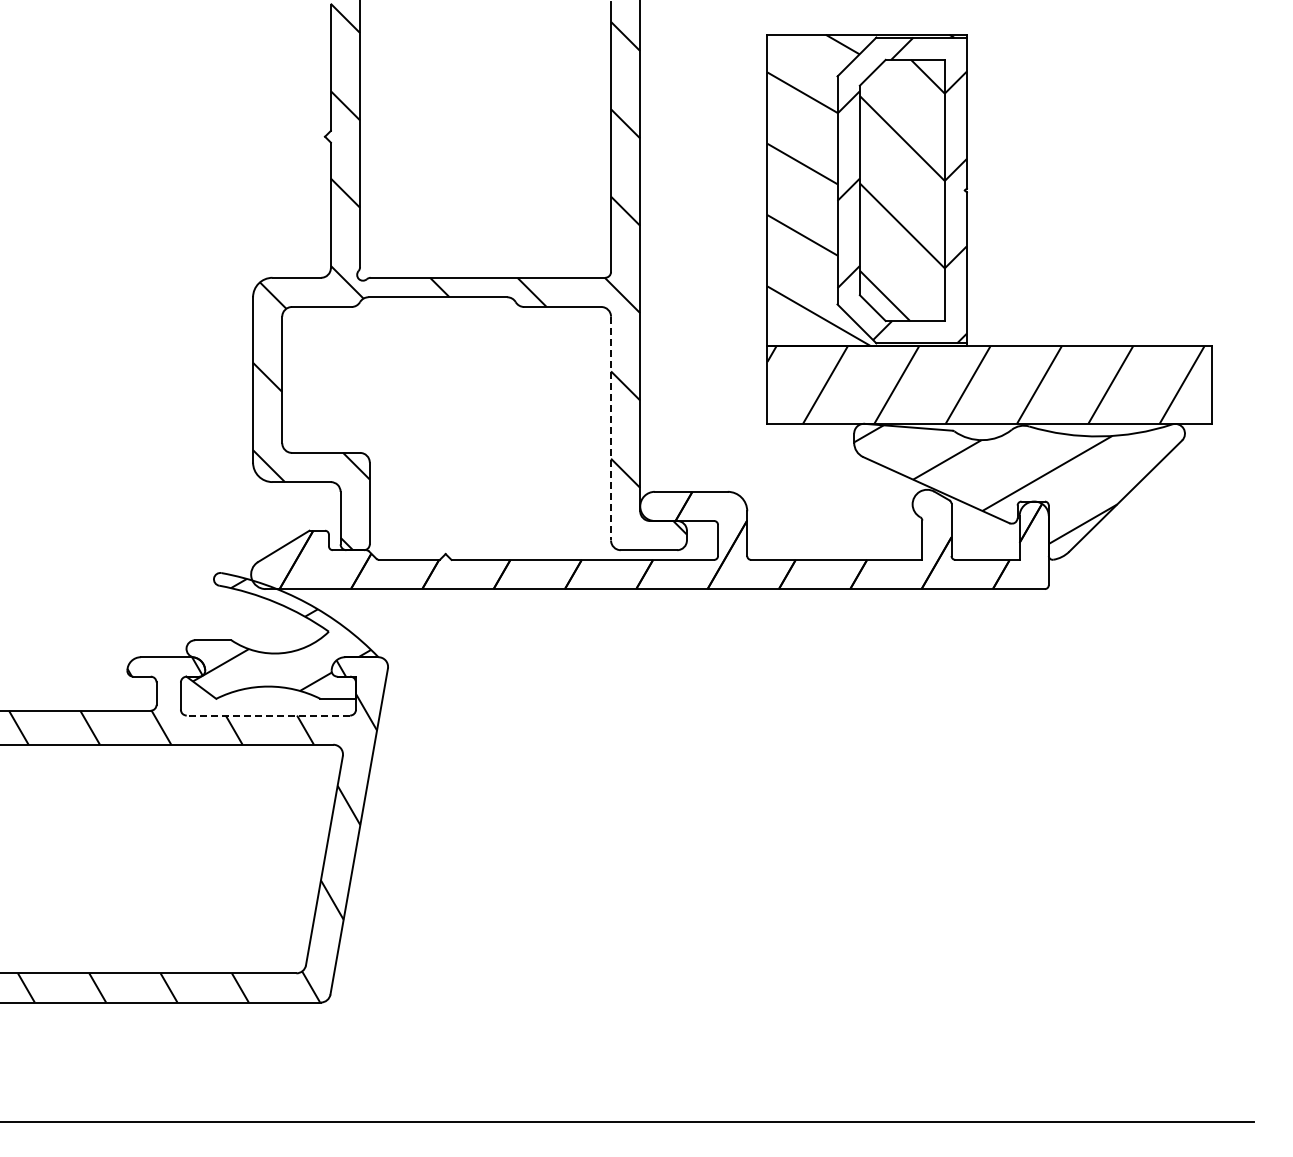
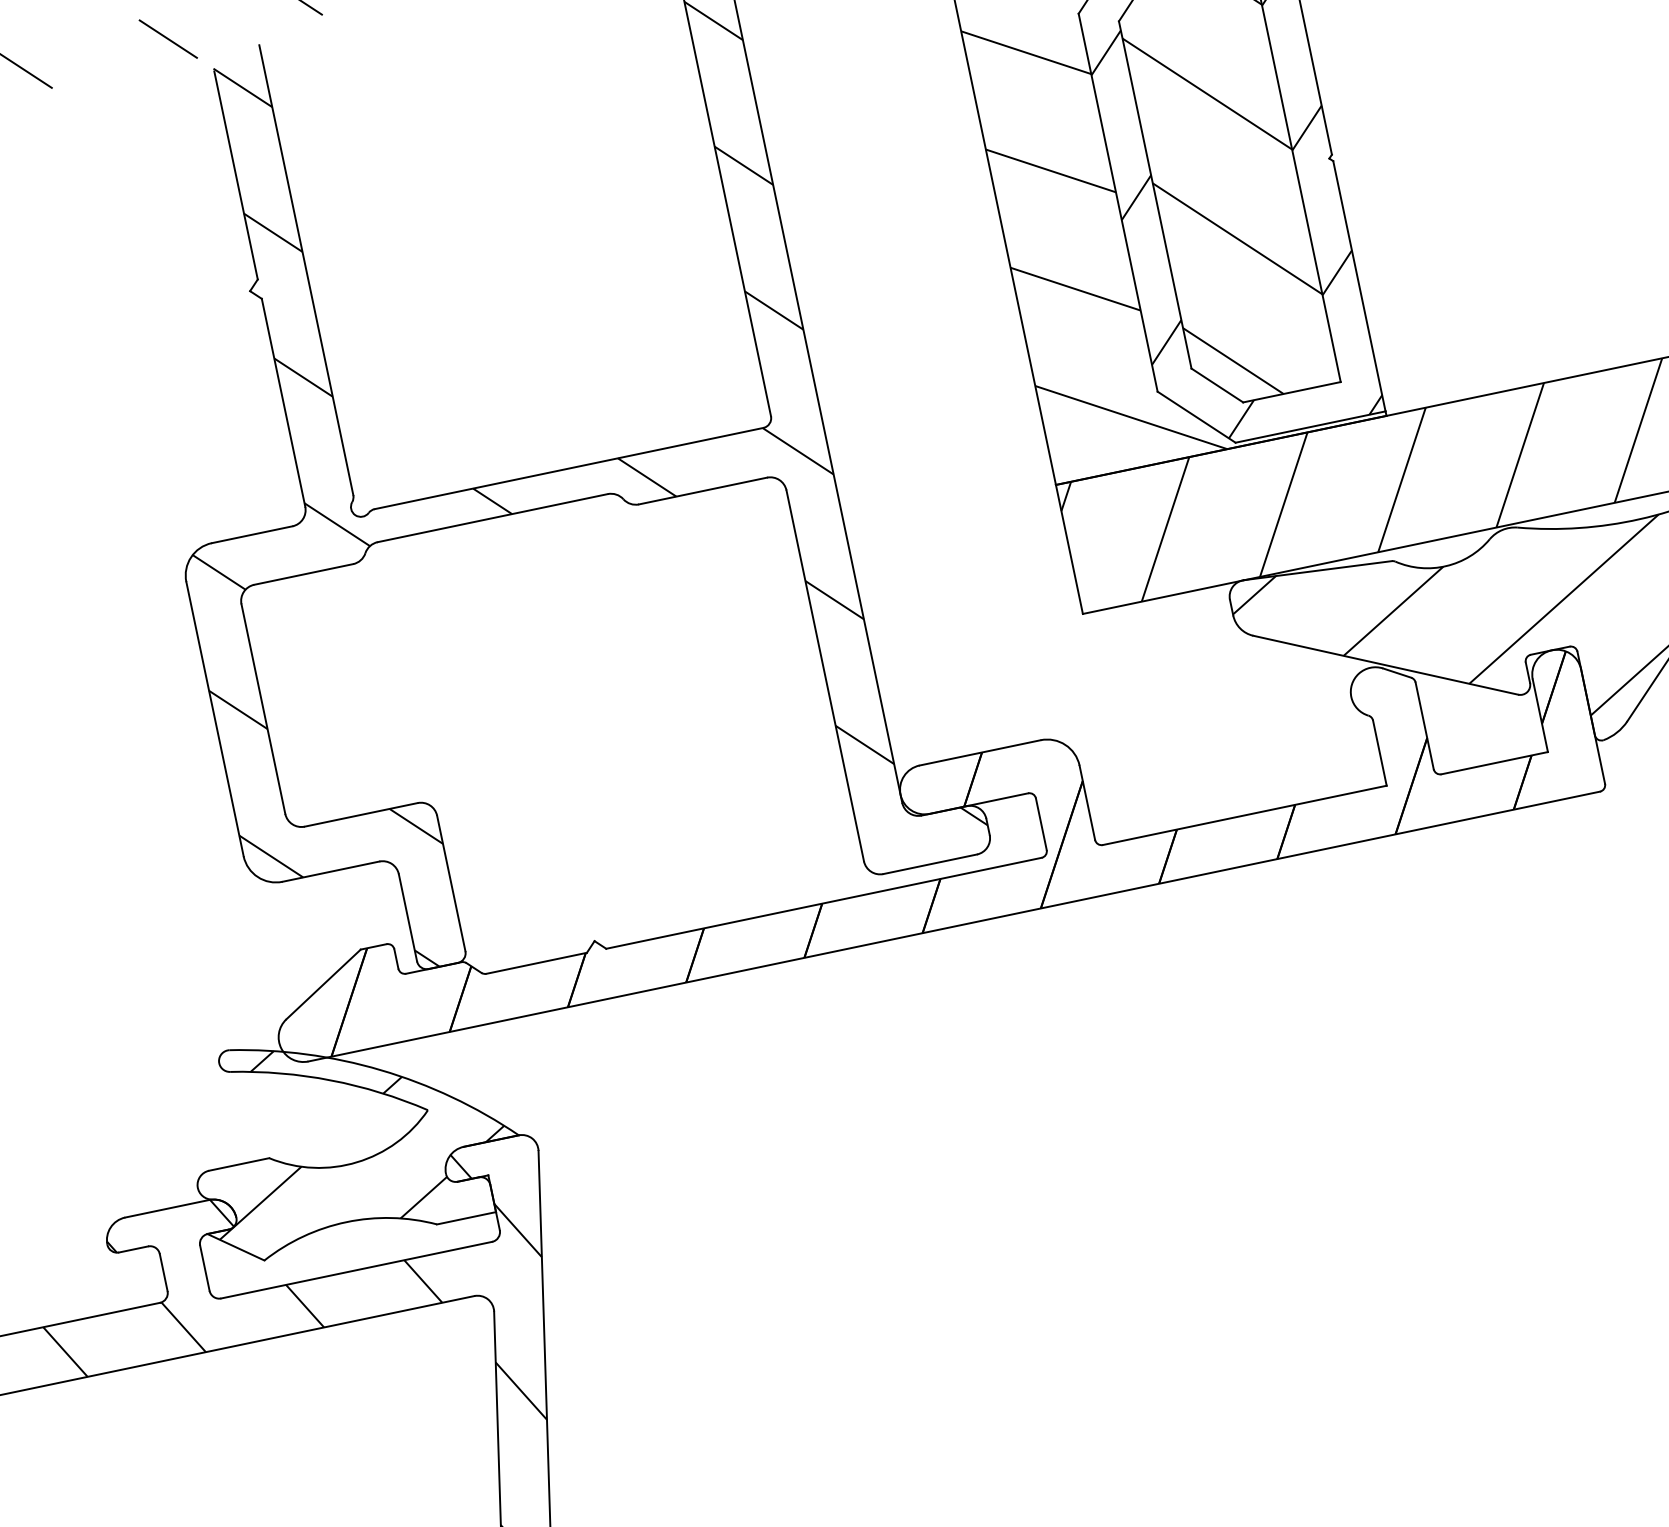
line: (611, 428) -> (825, 675), dashed -> solid
line: (268, 715) -> (356, 1270), dashed -> solid

